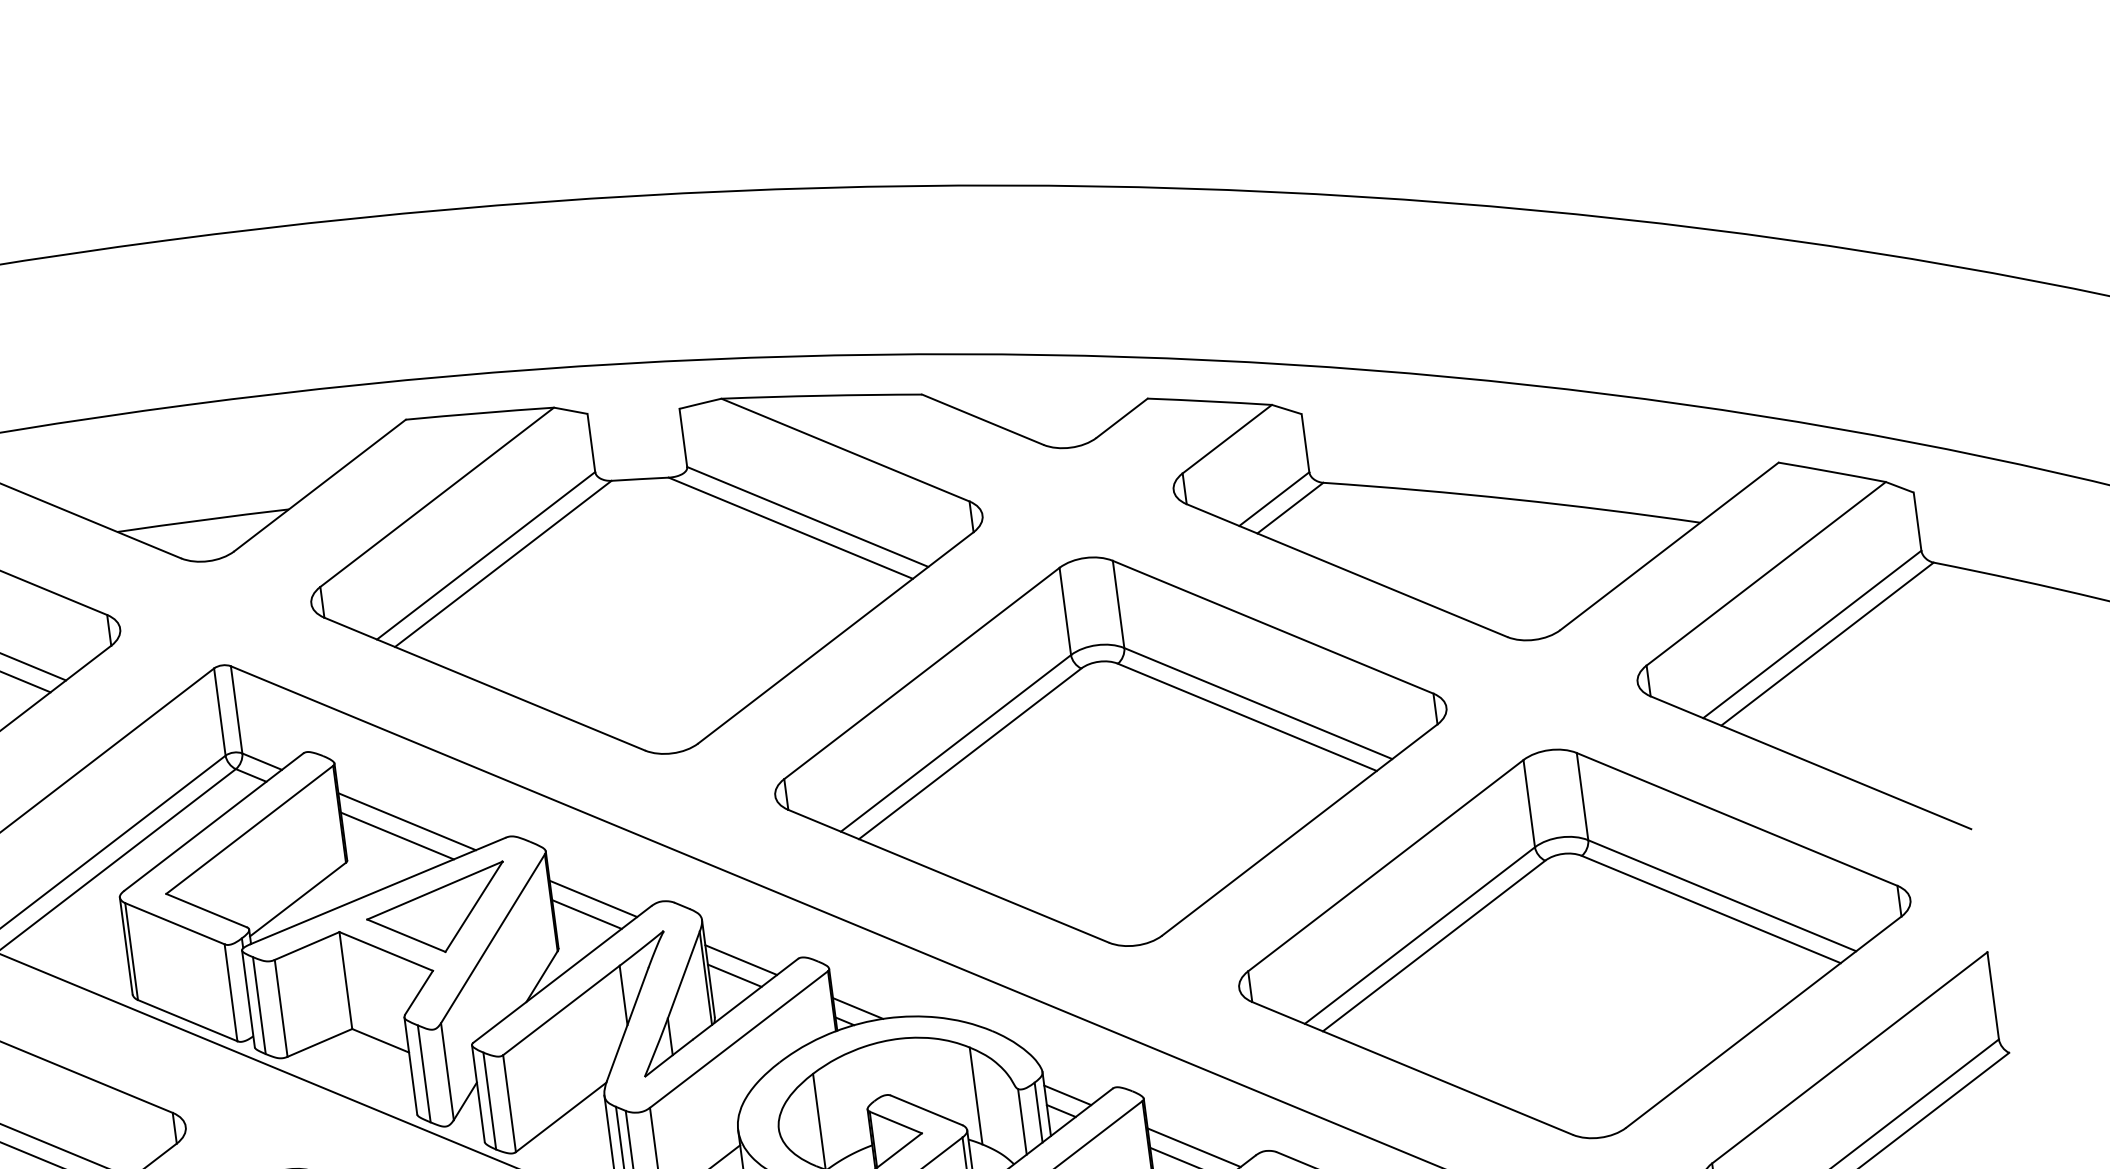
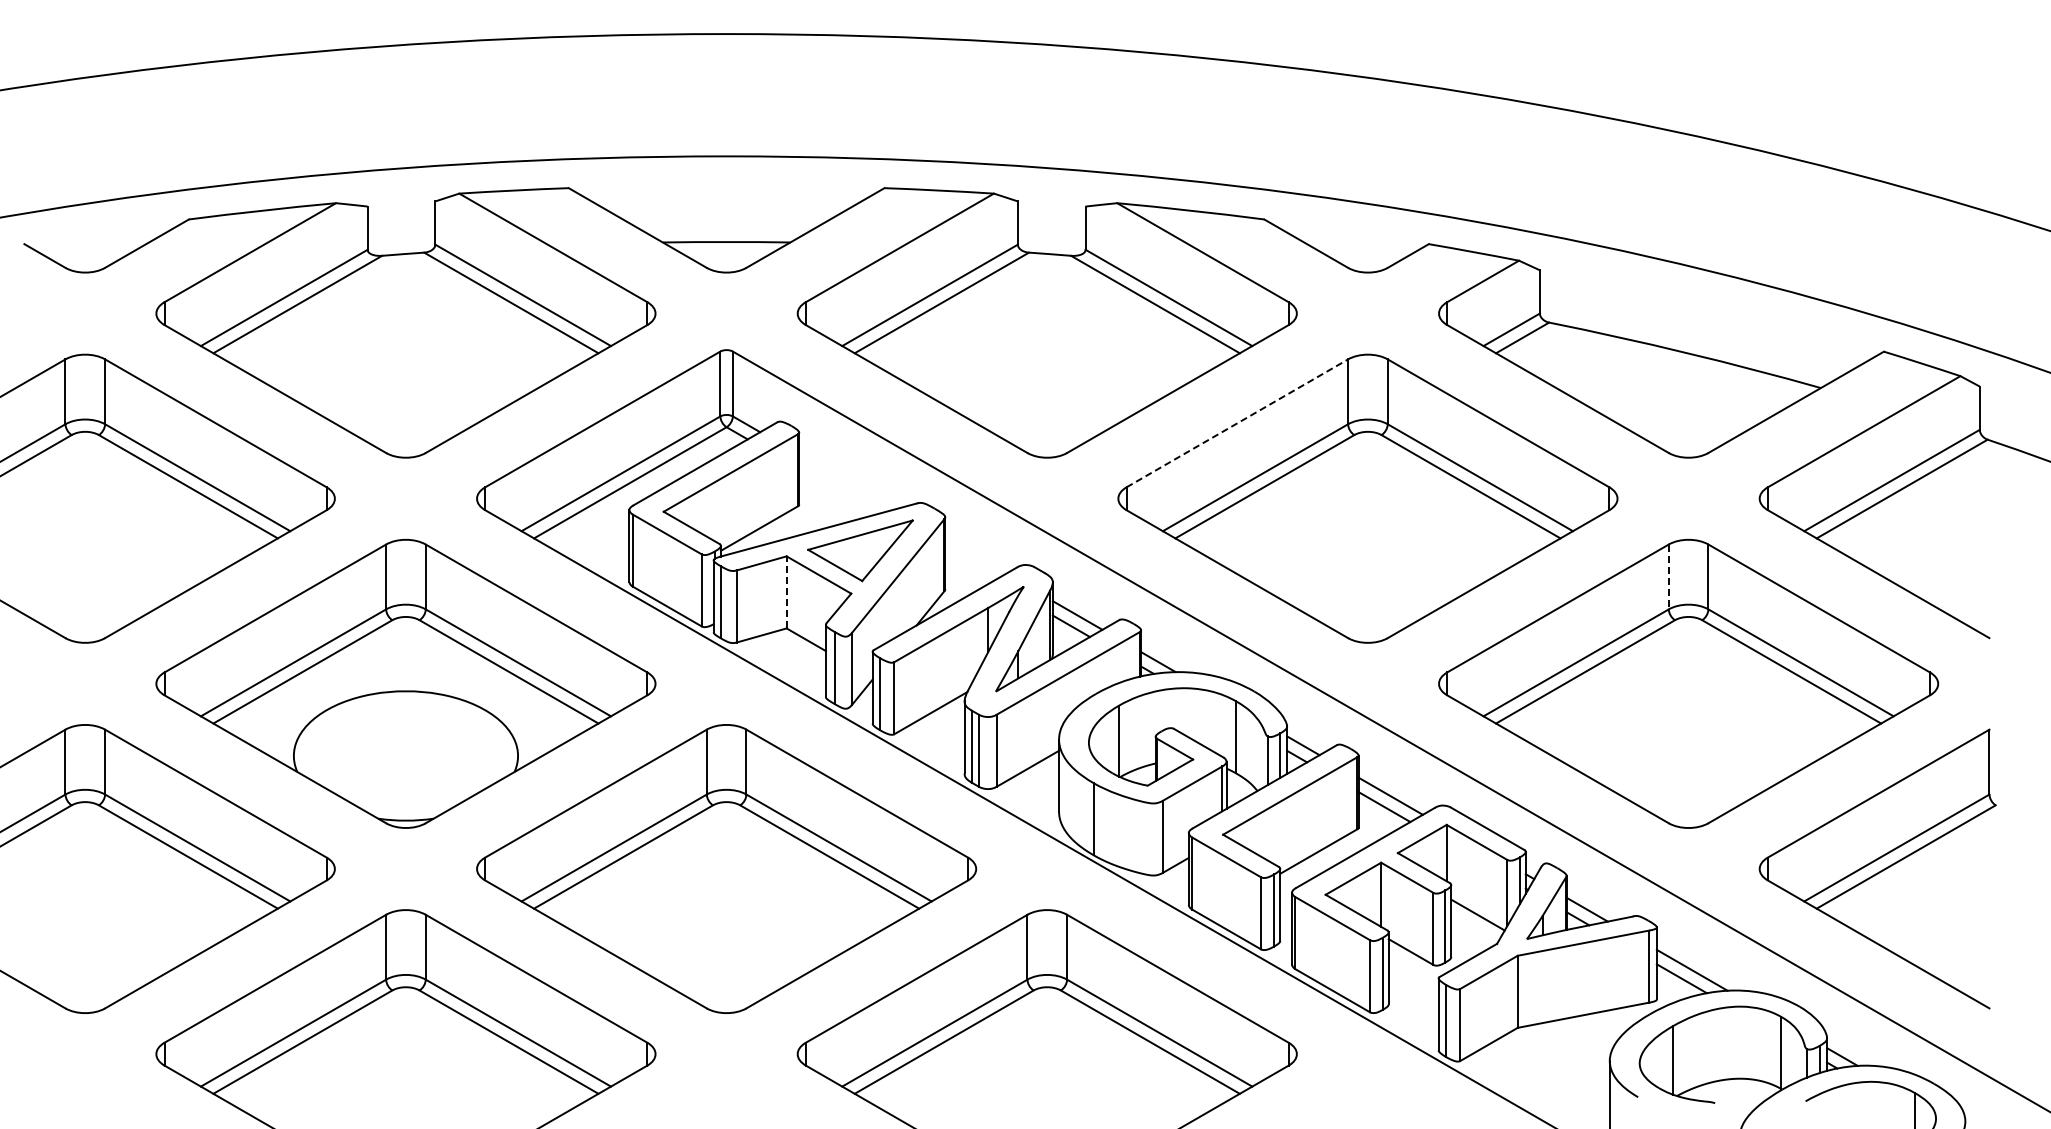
line: (922, 673) -> (1237, 423), solid -> dashed
line: (1528, 804) -> (1668, 577), solid -> dashed
line: (406, 820) -> (846, 481), removed
line: (397, 835) -> (838, 491), removed
line: (593, 898) -> (975, 556), removed
line: (587, 914) -> (969, 567), removed
line: (345, 979) -> (786, 591), solid -> dashed

